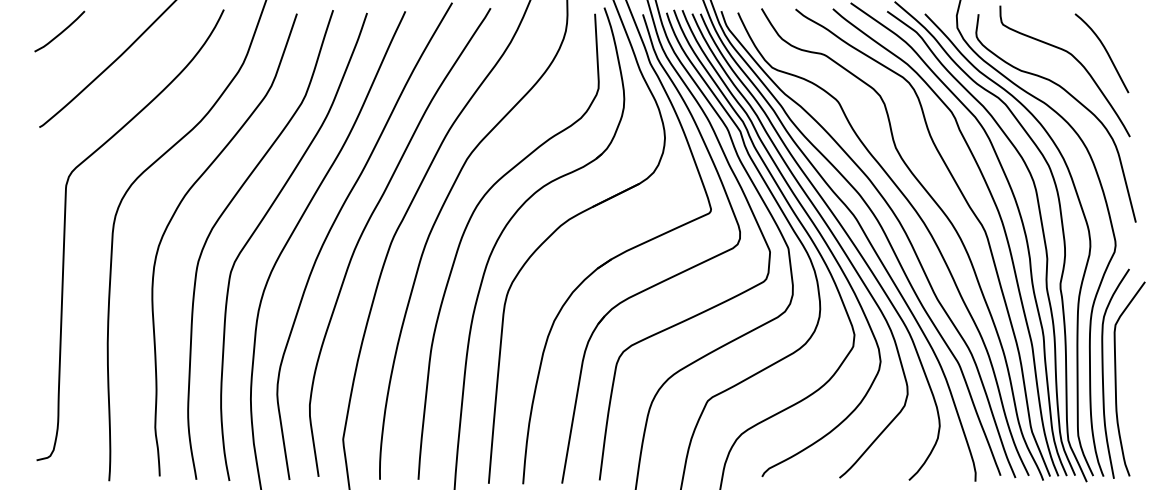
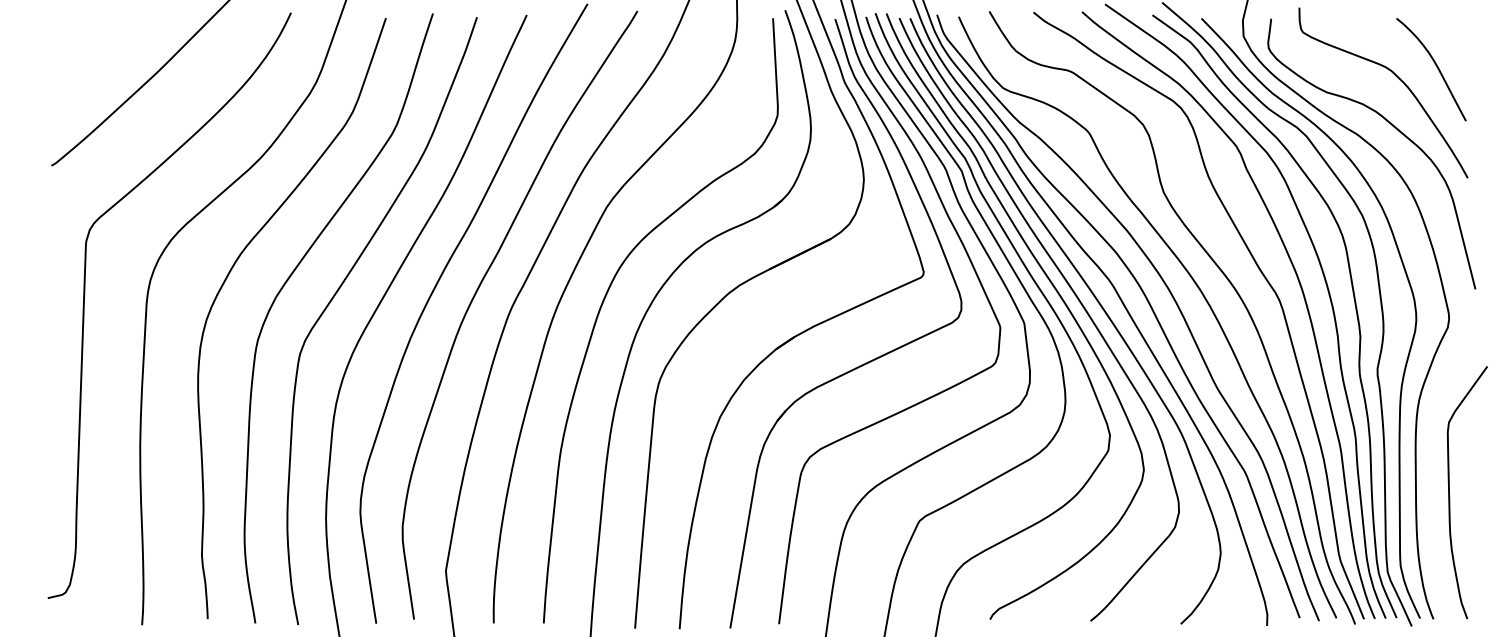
curve: (59, 33) -> (77, 43), removed
curve: (1103, 373) -> (1433, 485), removed

